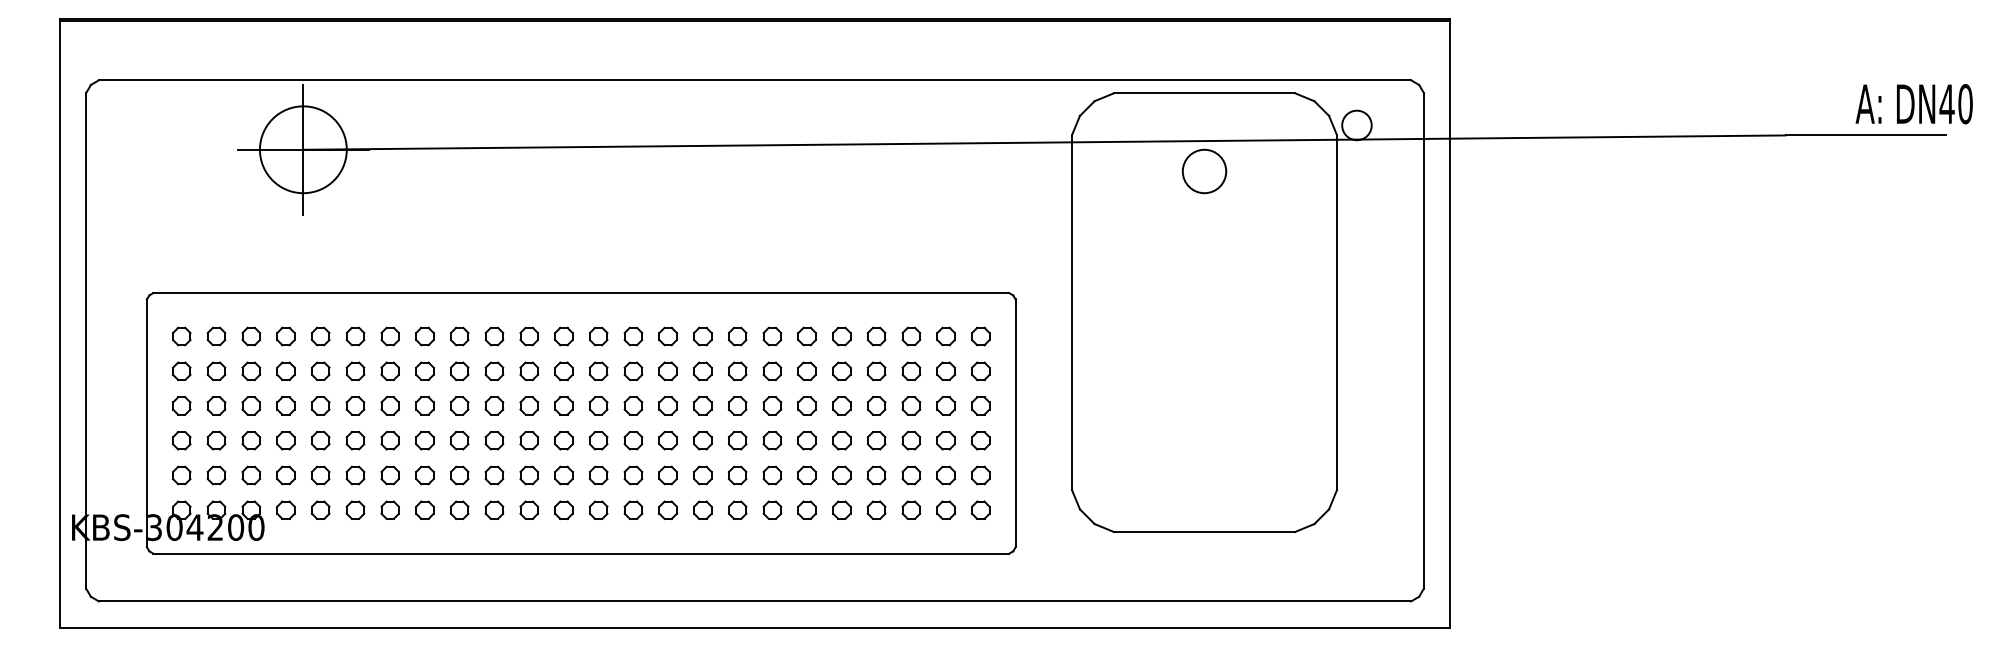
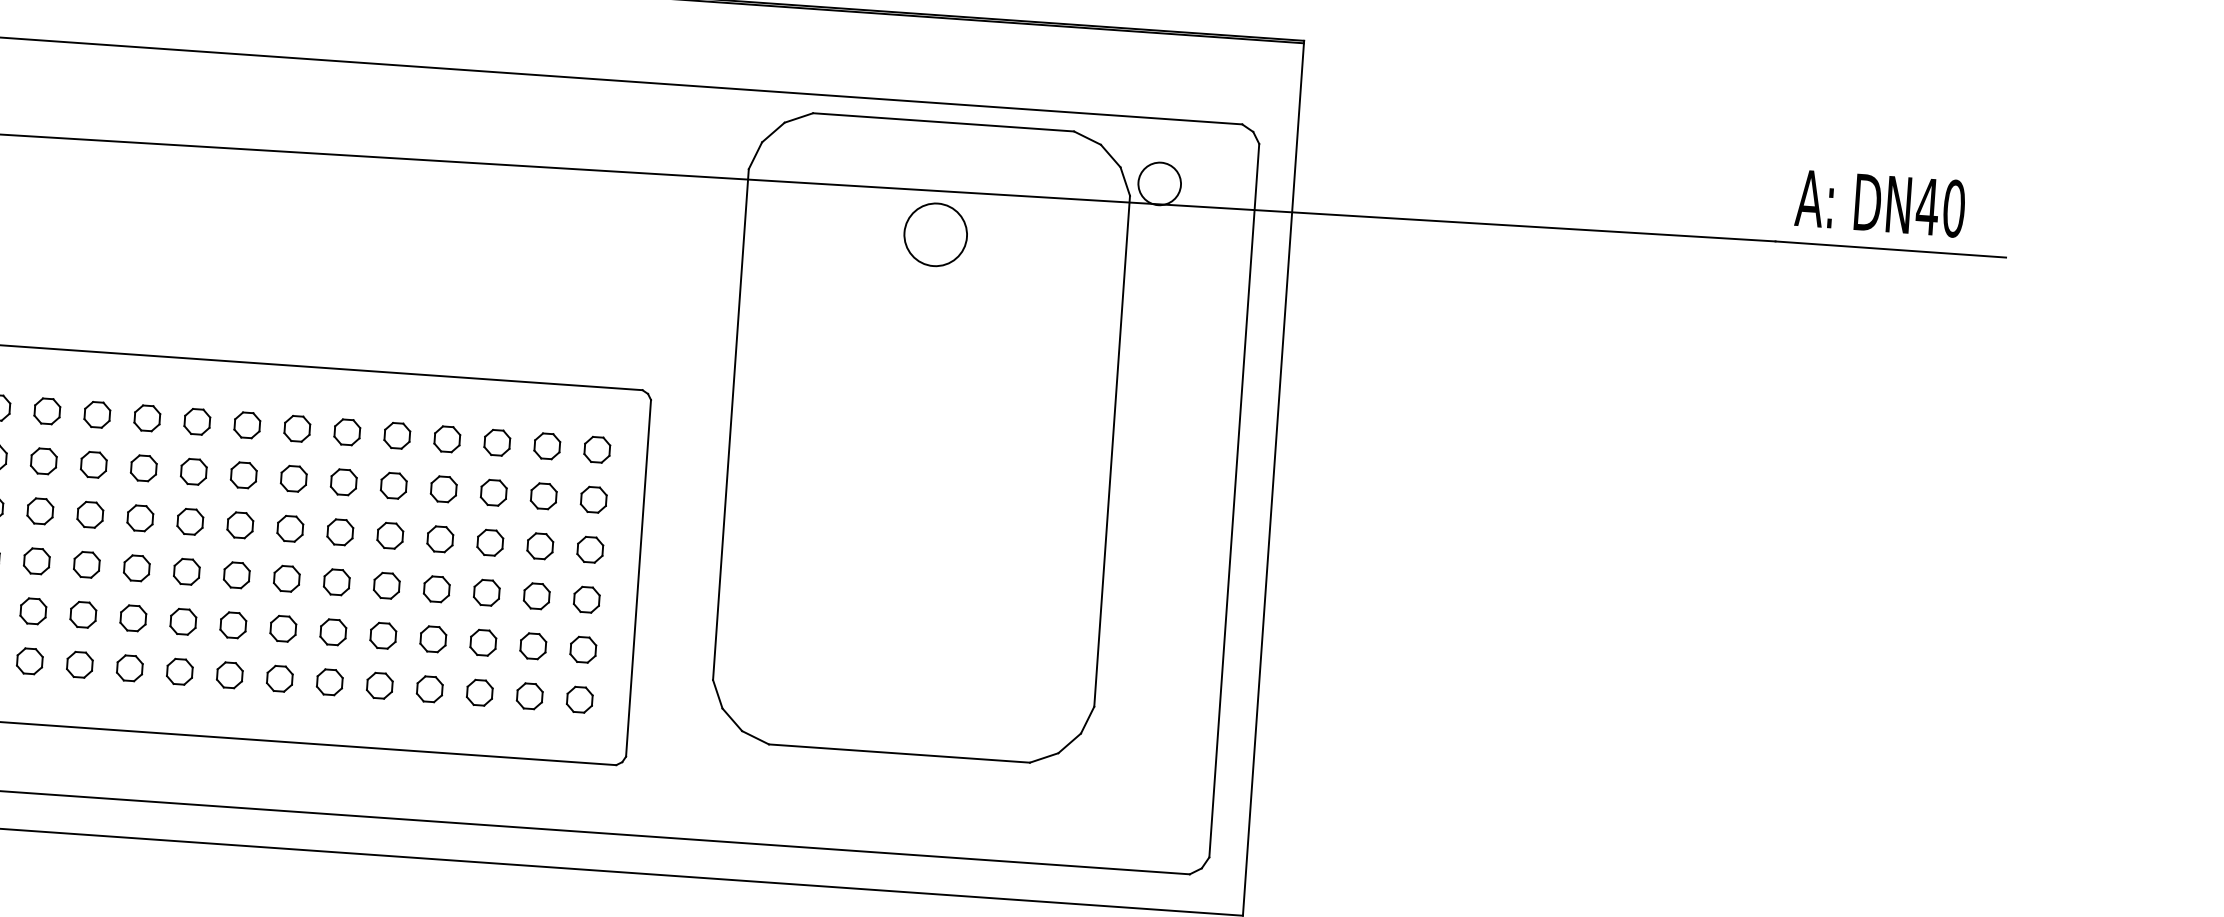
text: (1913, 104) -> (1879, 203), moved

